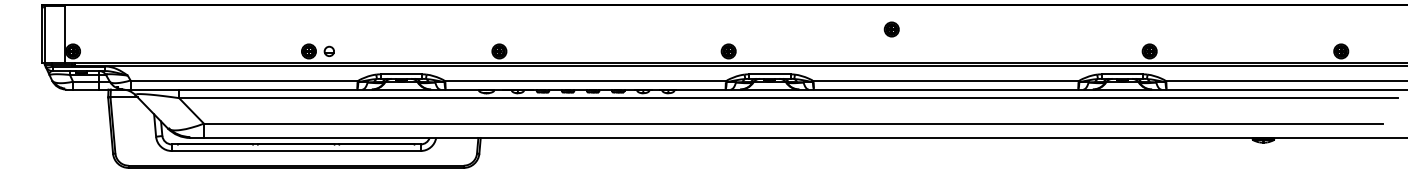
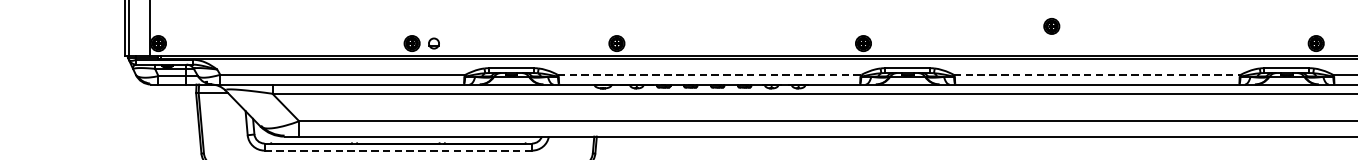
part: (891, 29) -> (1051, 26), moved
line: (586, 80) -> (710, 74), solid -> dashed
line: (946, 80) -> (1097, 74), solid -> dashed
line: (296, 151) -> (398, 151), solid -> dashed

